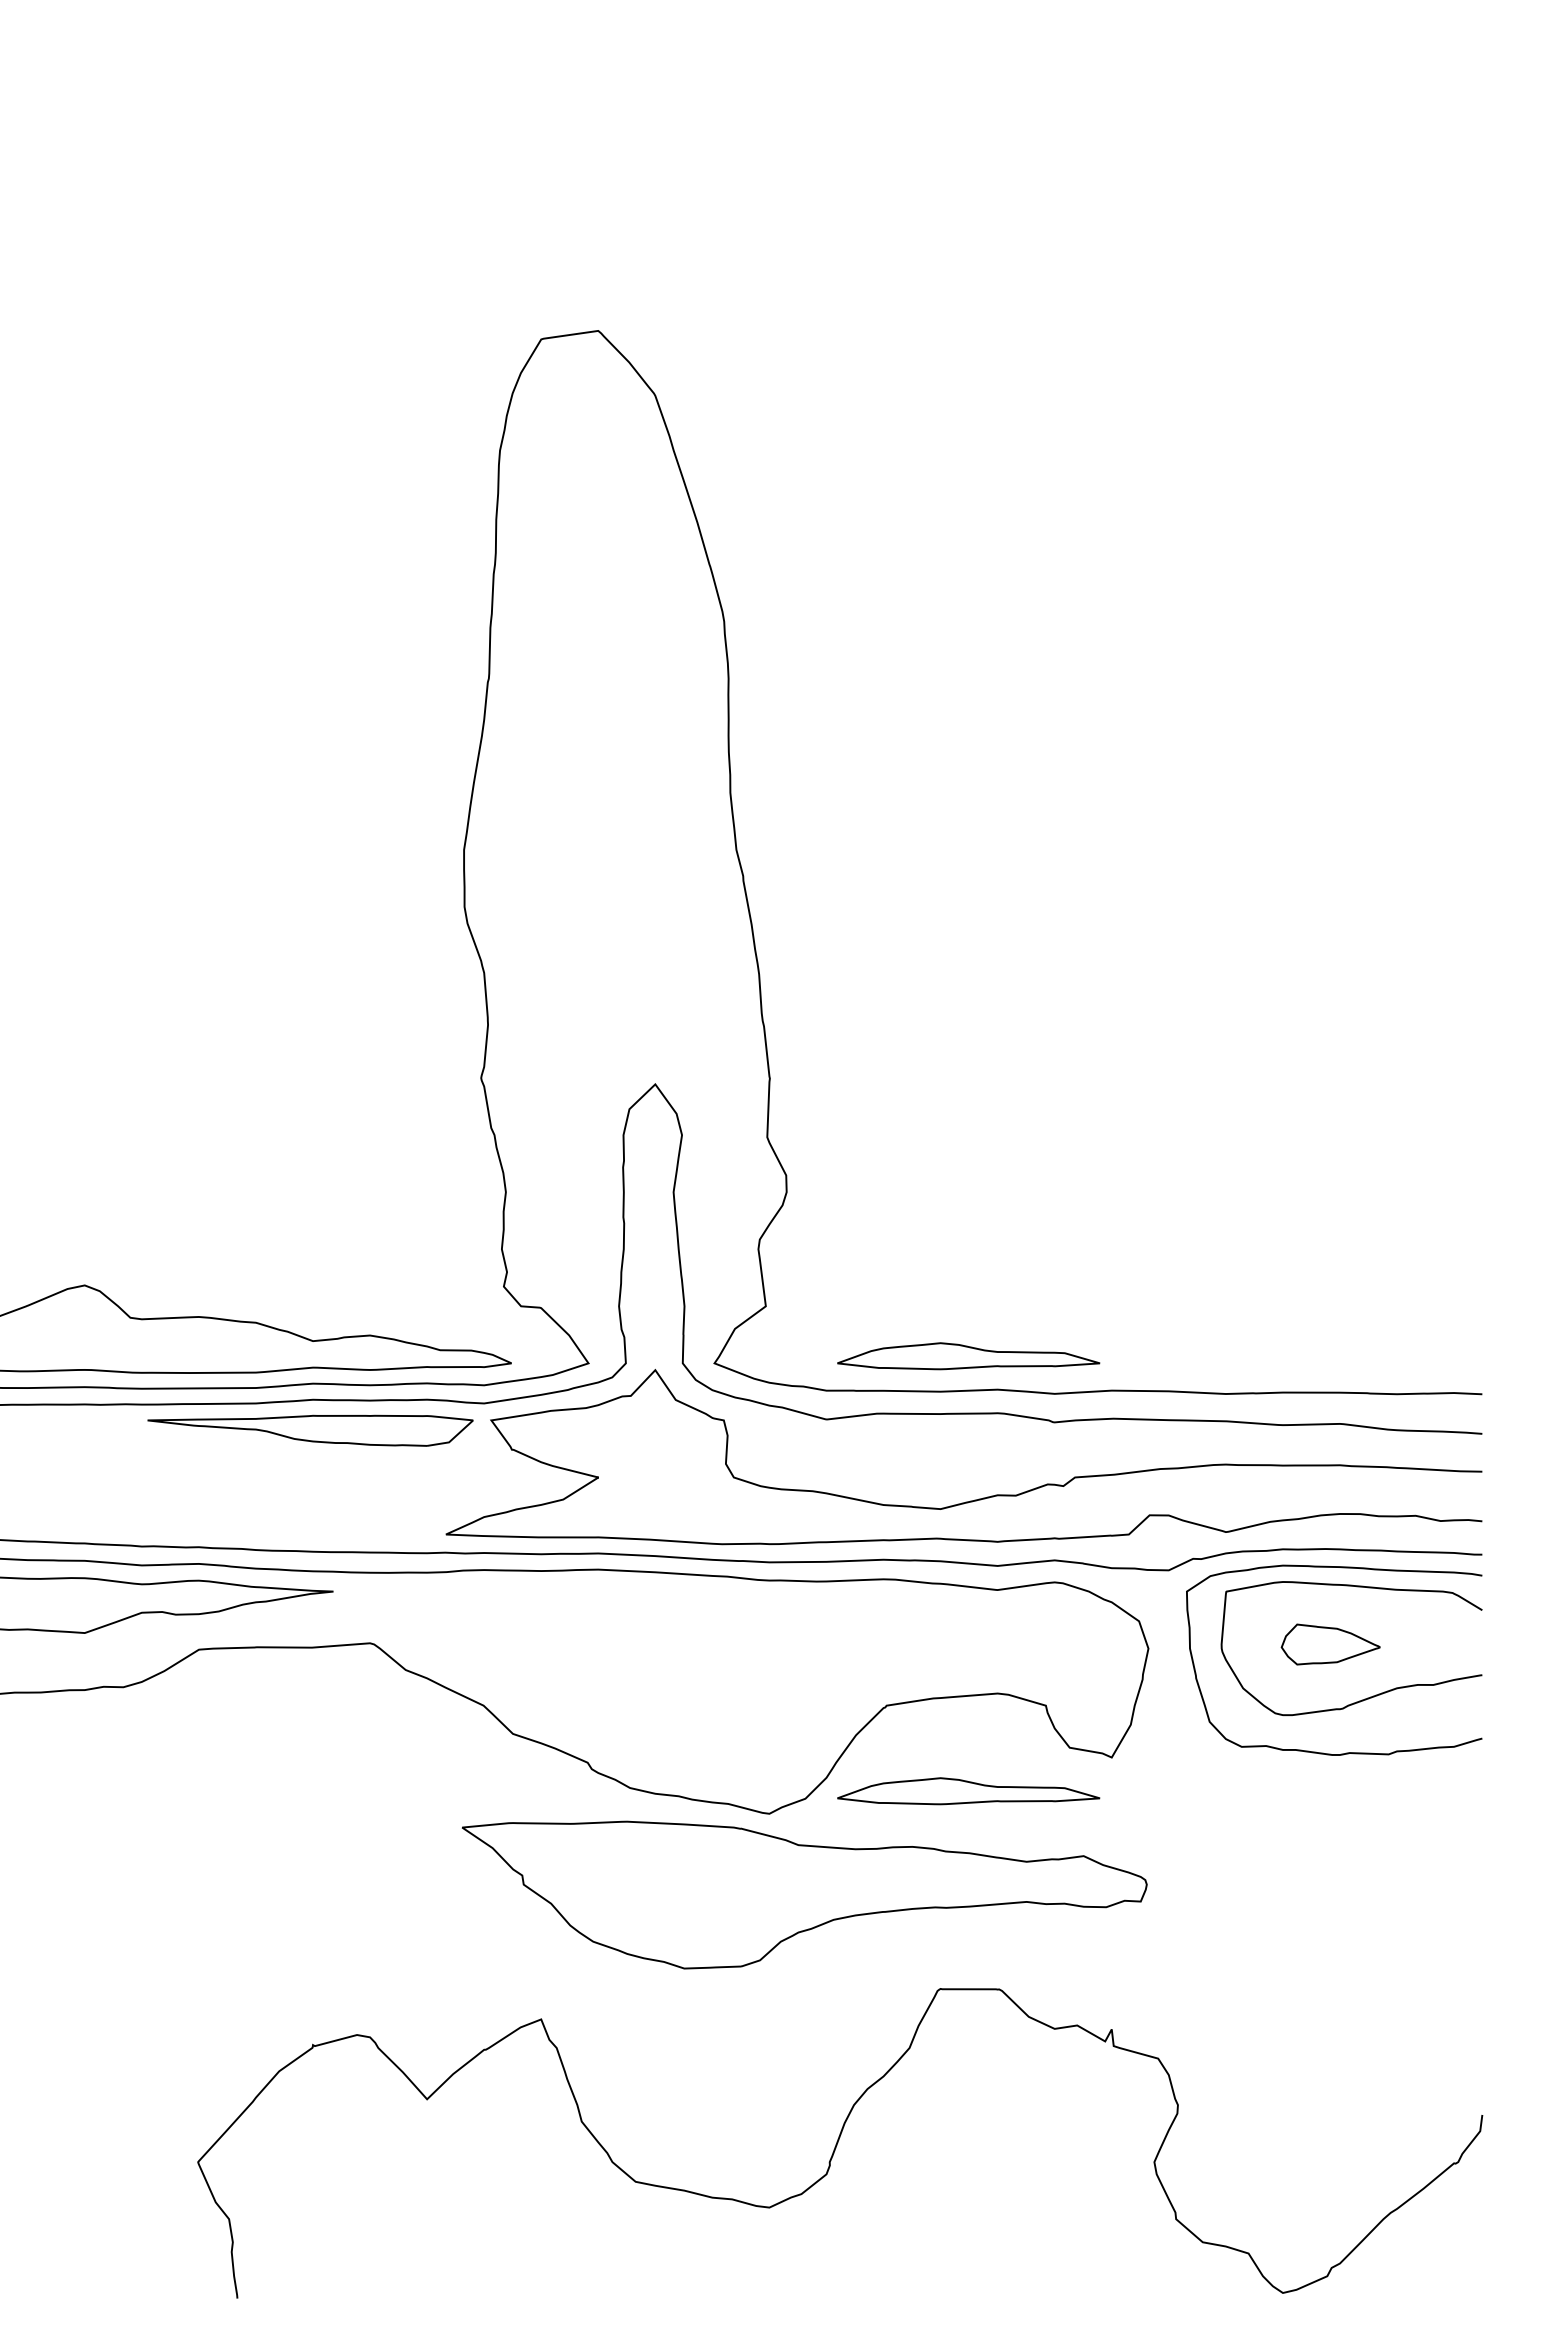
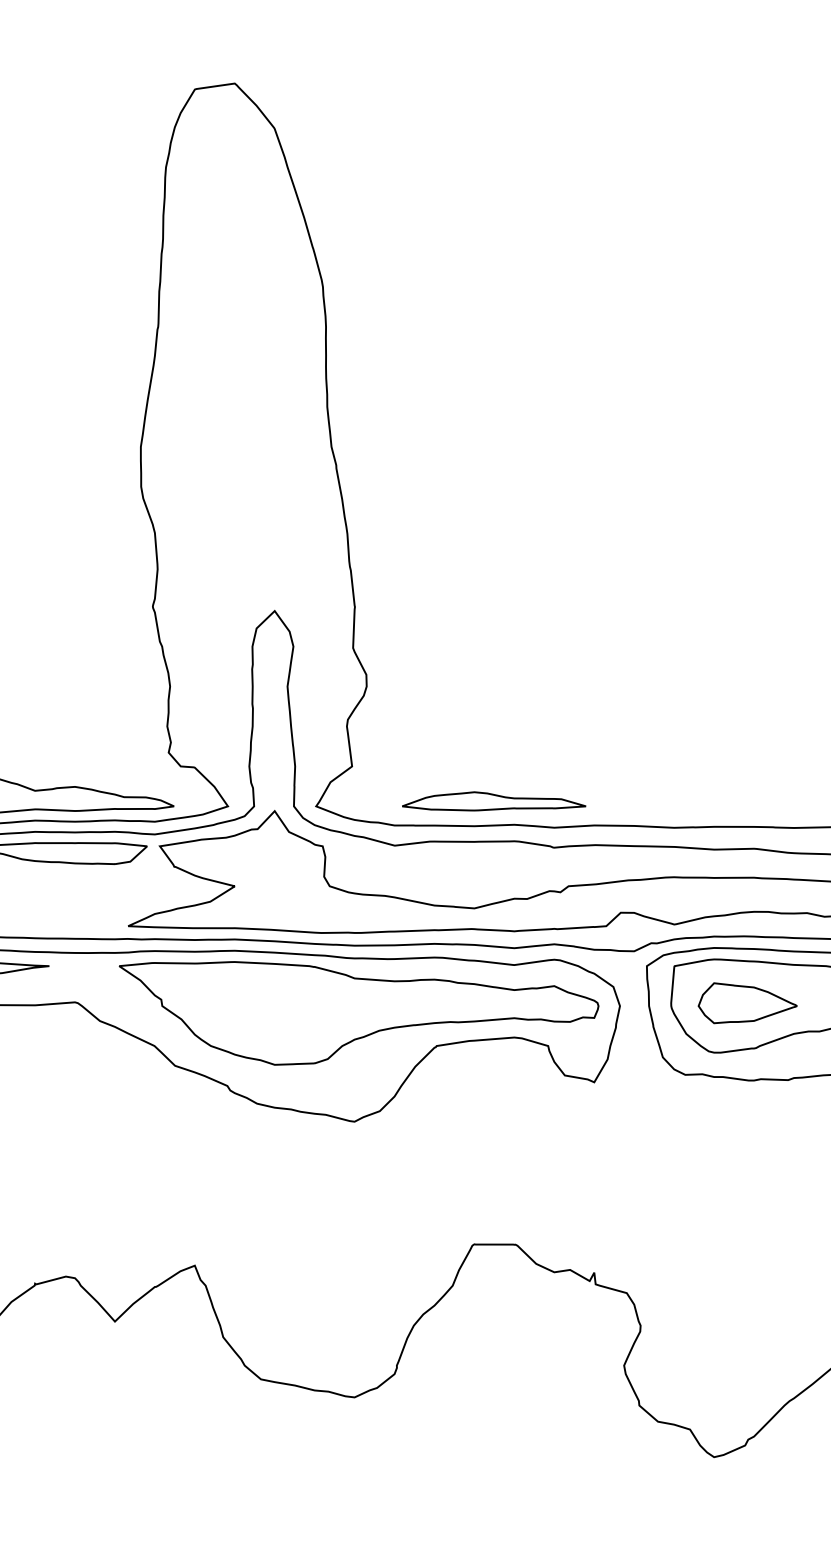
part: (1330, 1644) -> (747, 1003), size x1.43
part: (968, 1791) -> (494, 1106), removed
part: (804, 1894) -> (358, 1012), moved

